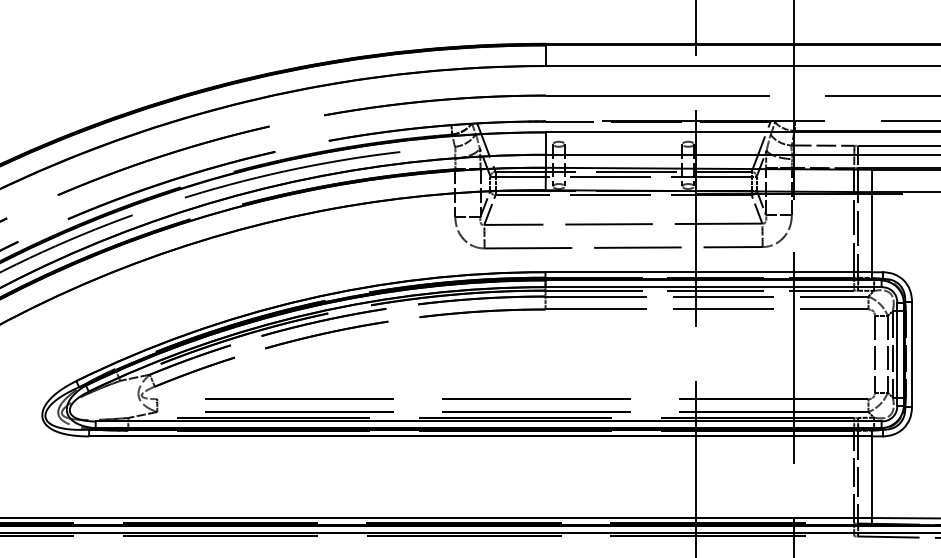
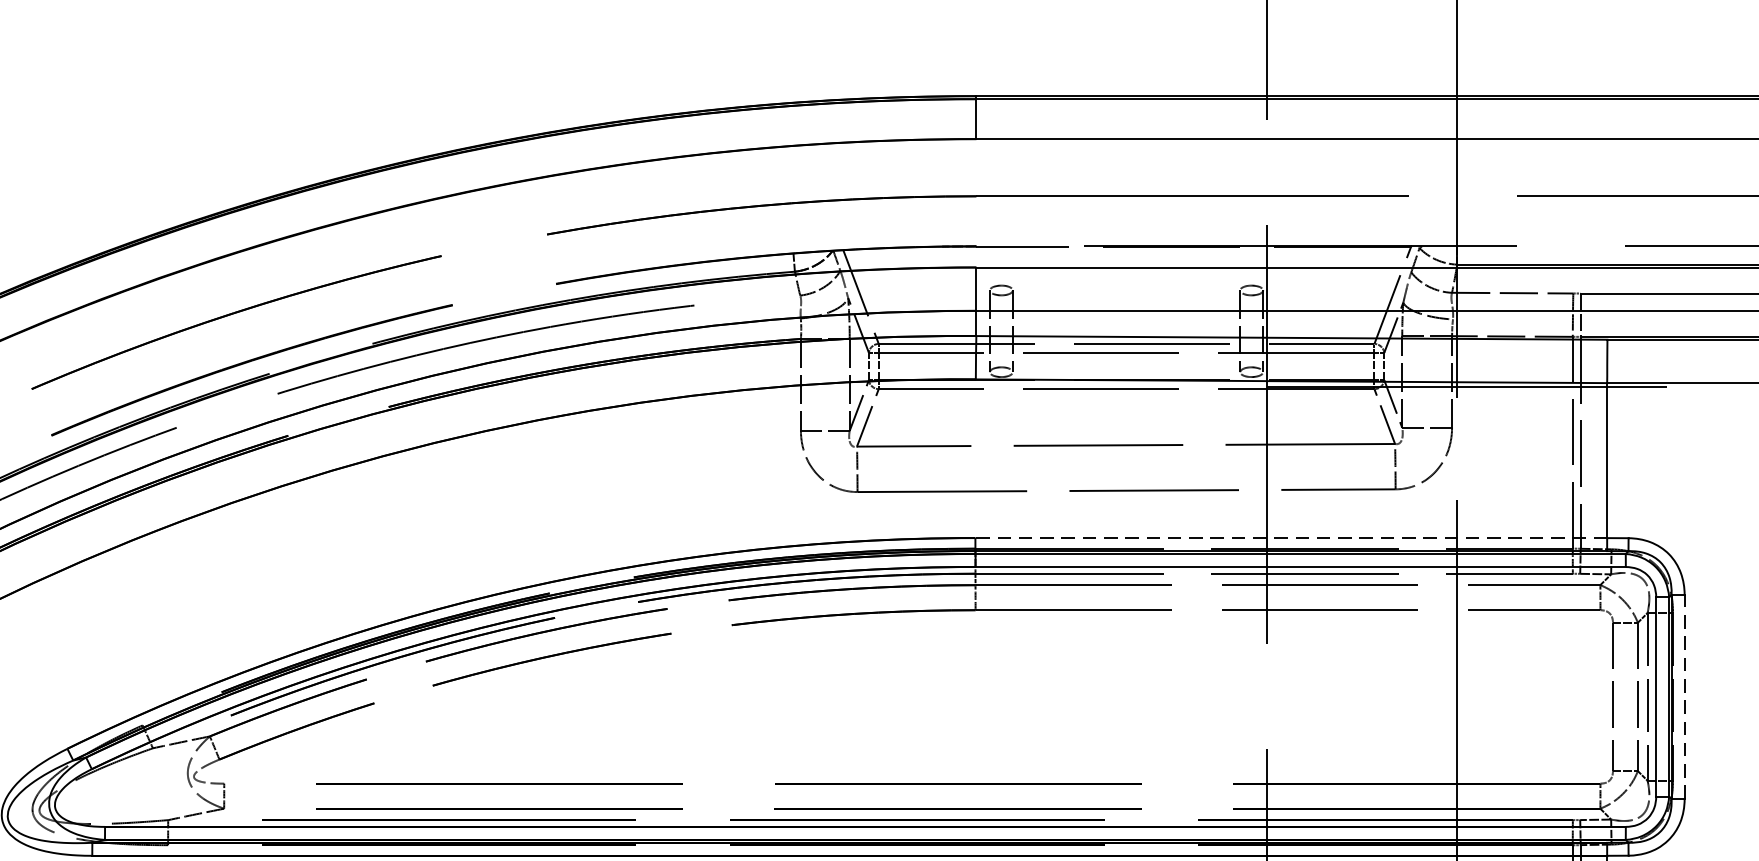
line: (708, 272) -> (1290, 538), solid -> dashed
line: (911, 354) -> (1683, 697), solid -> dashed

